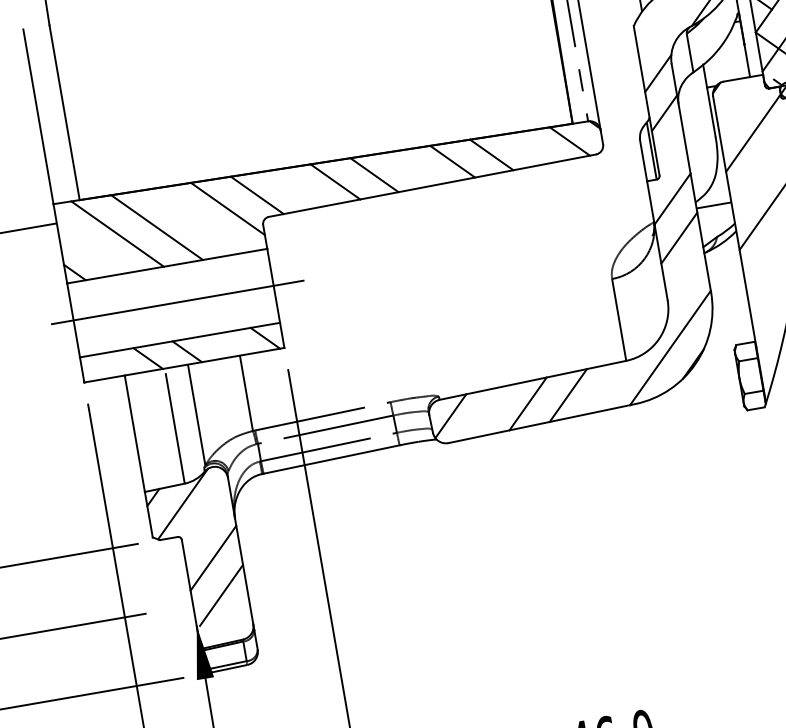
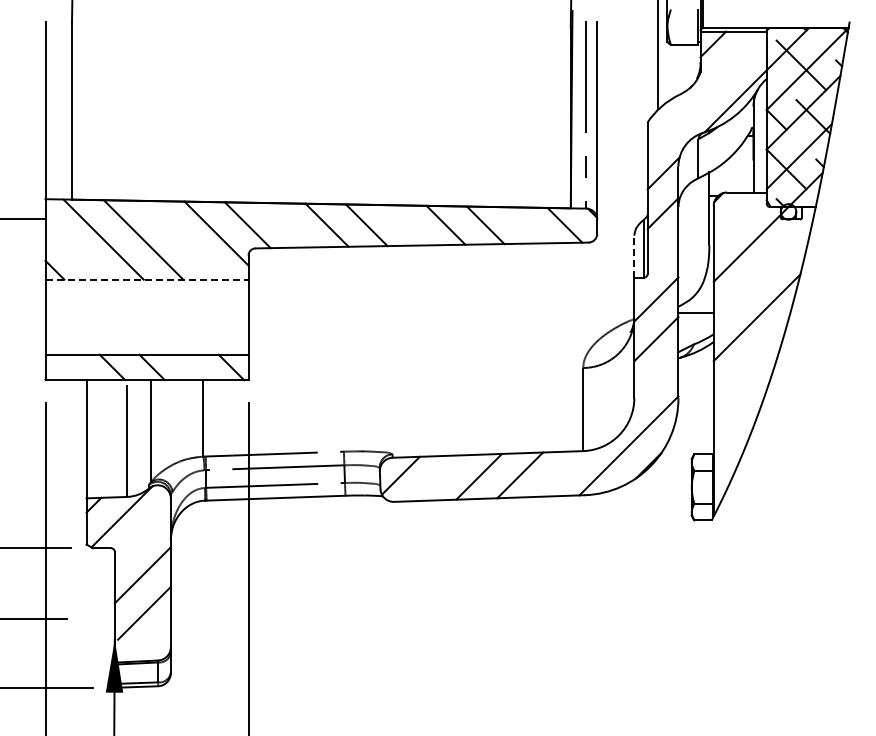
line: (643, 160) -> (634, 256), solid -> dashed
line: (167, 265) -> (147, 279), solid -> dashed
line: (177, 302) -> (150, 317), removed

